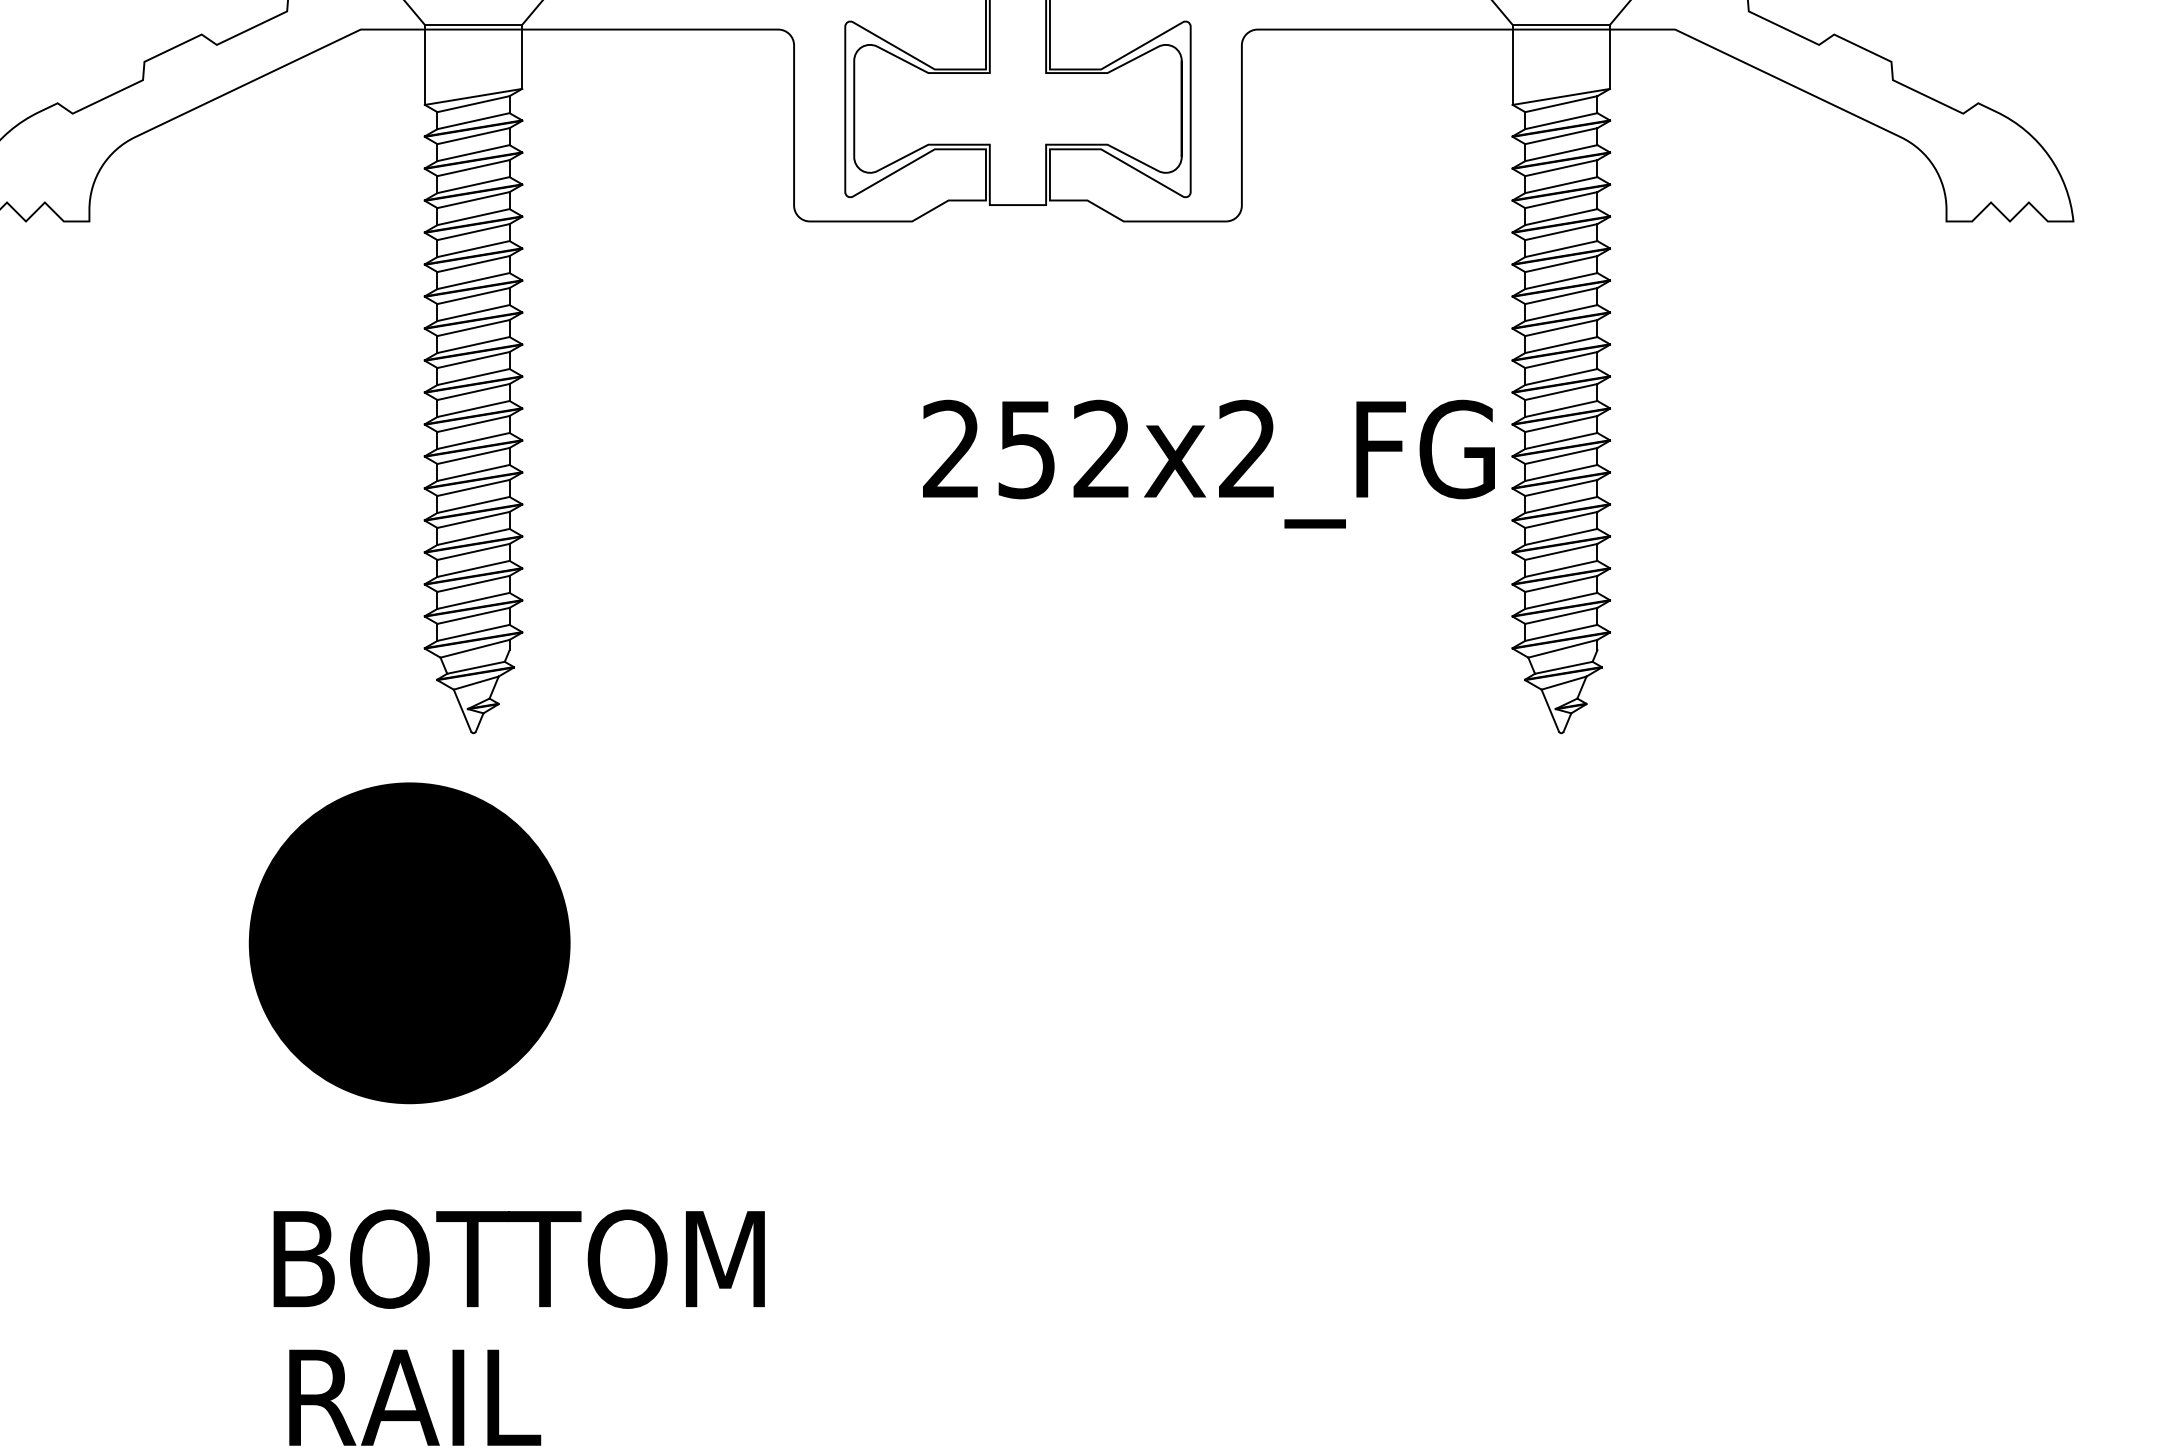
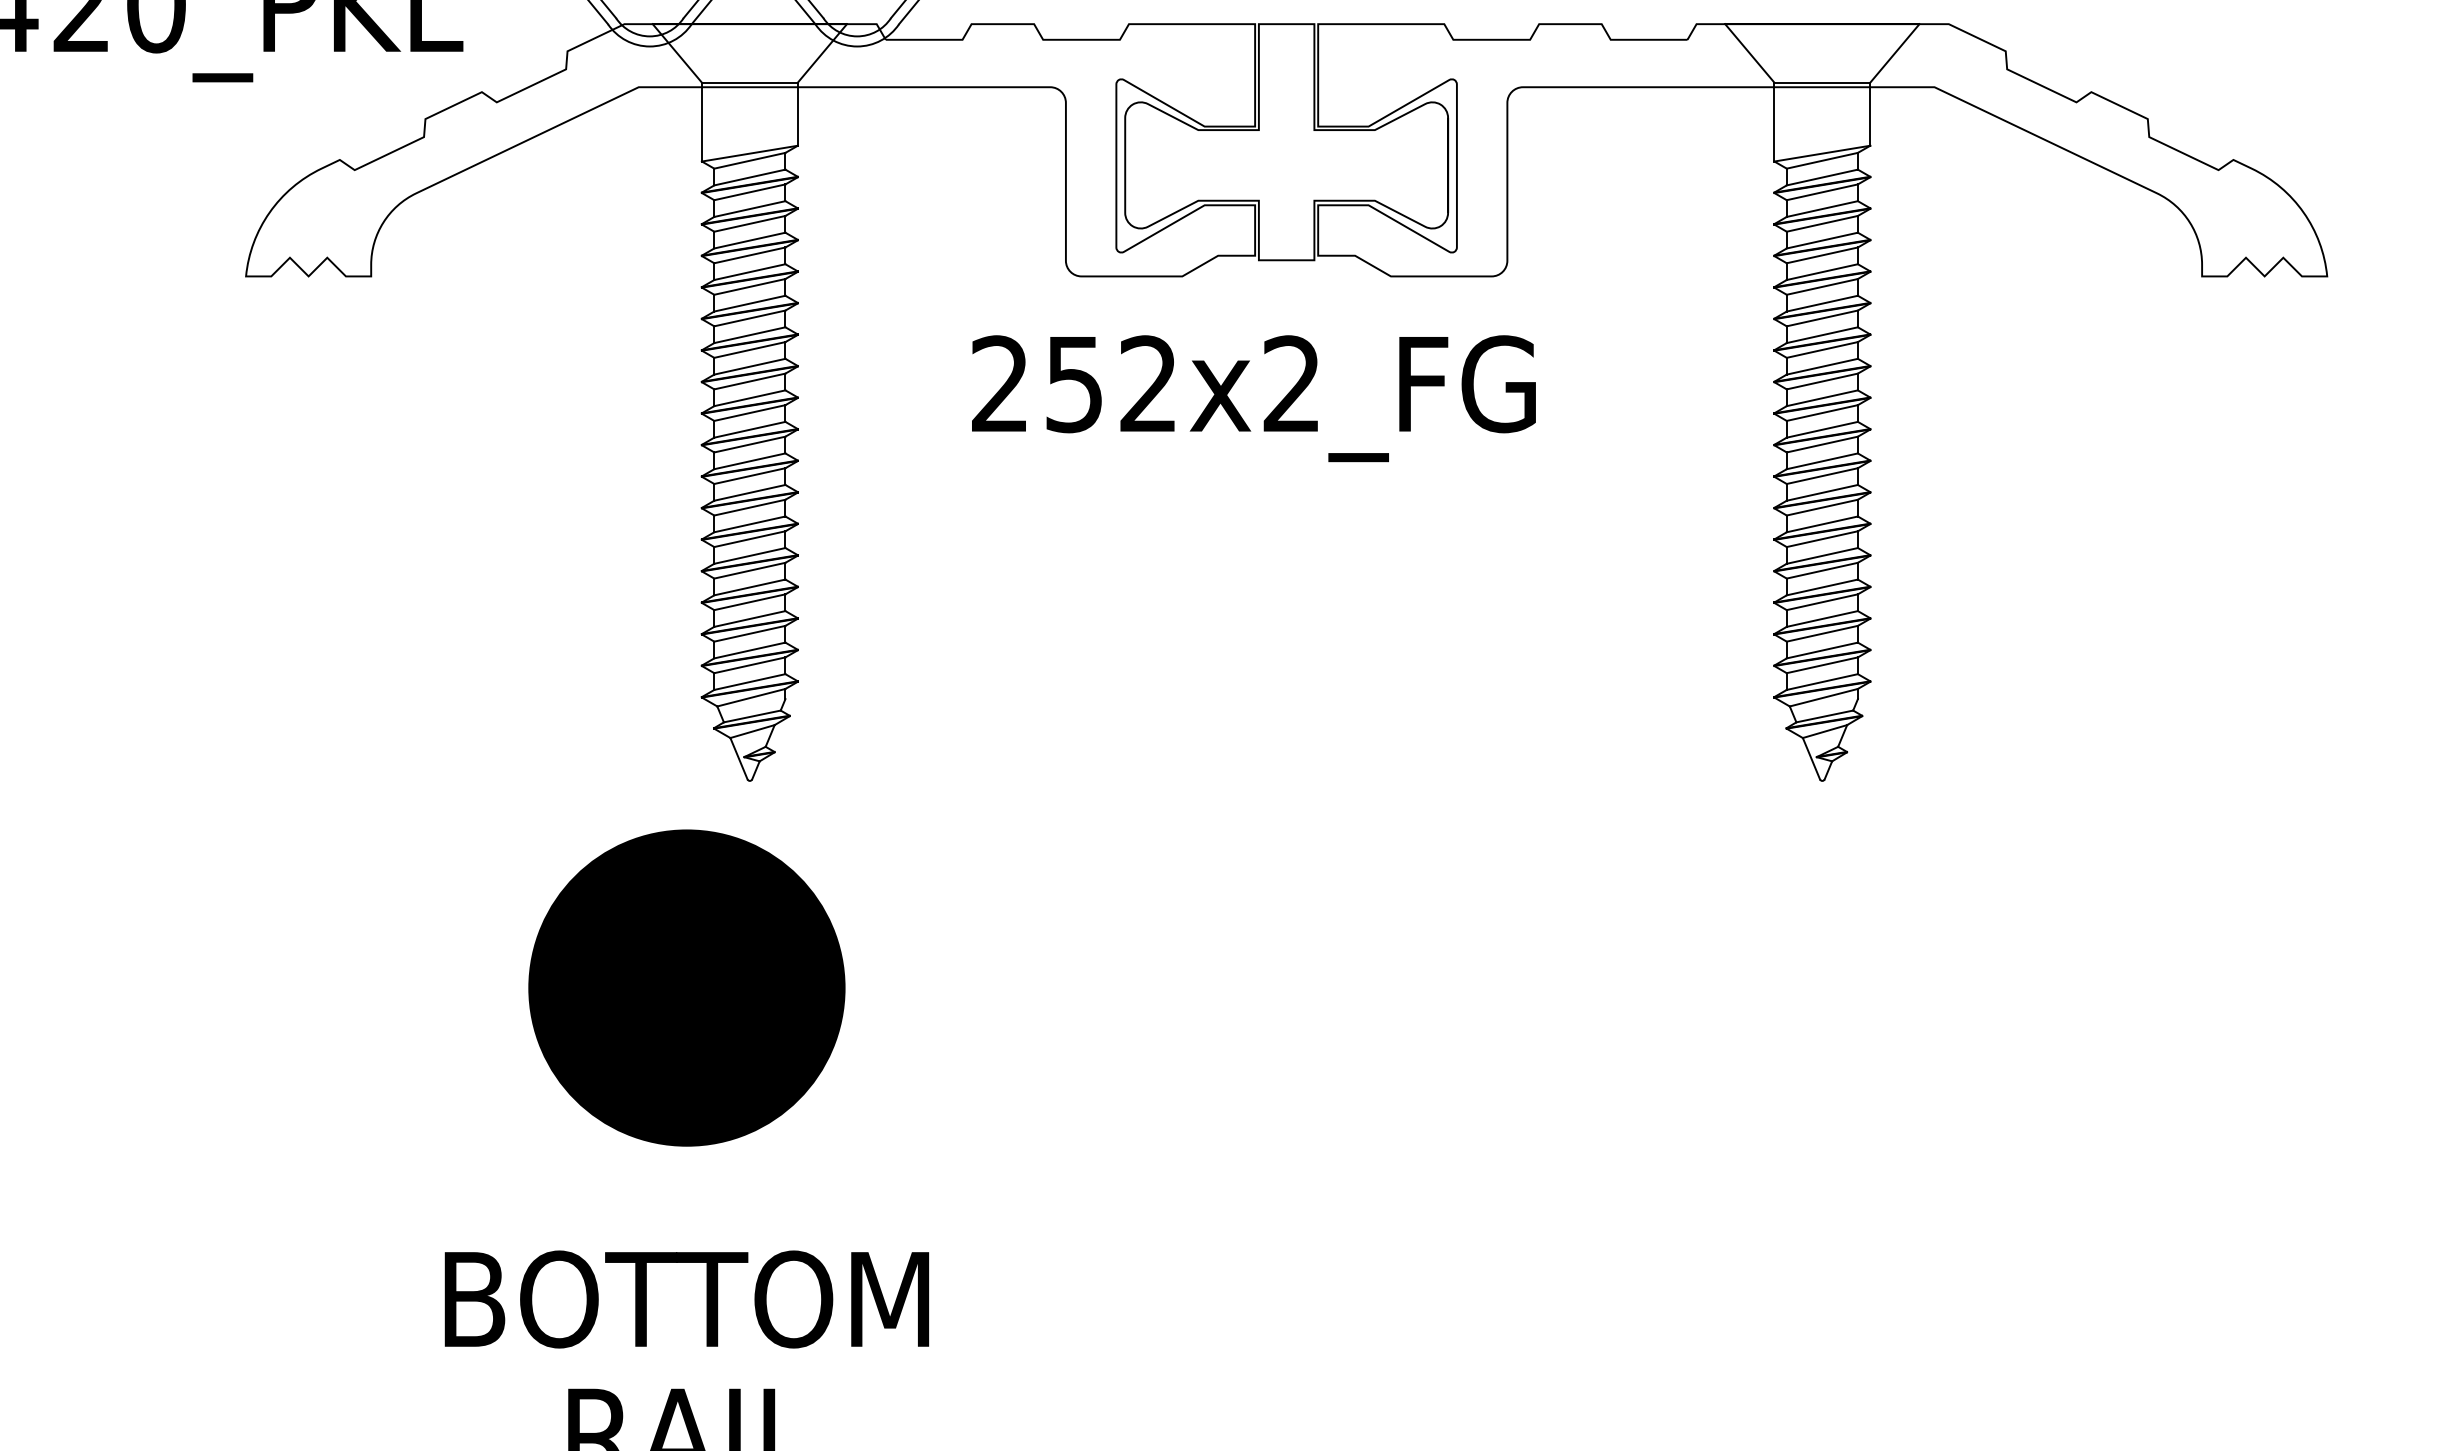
text: (1208, 463) -> (1253, 398), moved
text: (518, 1259) -> (686, 1299), moved

